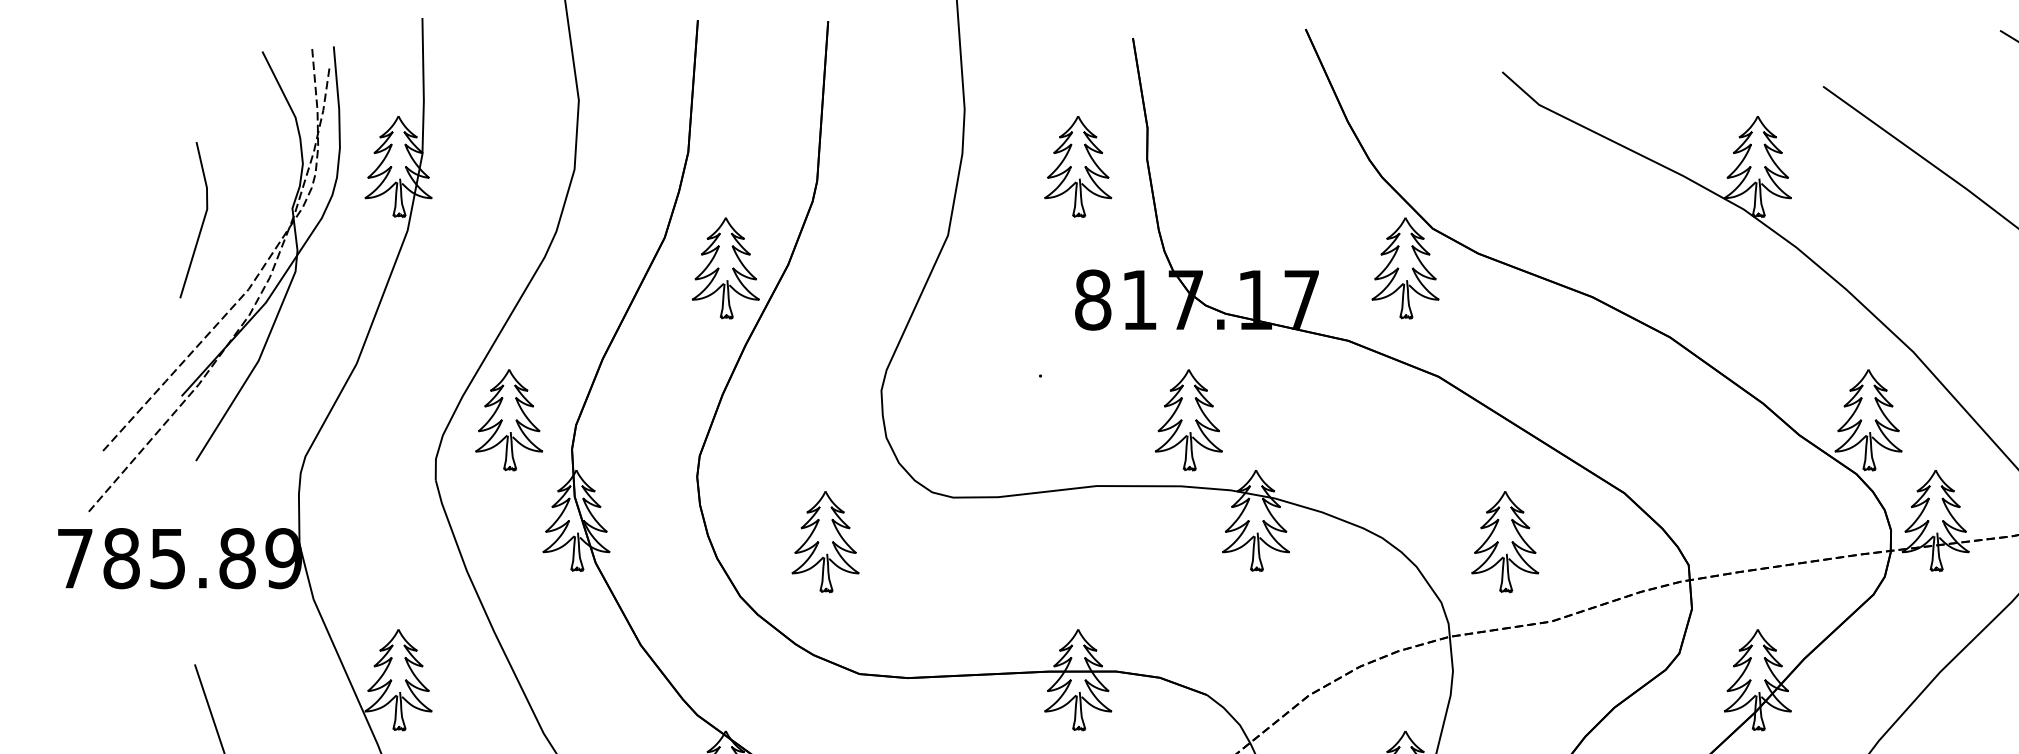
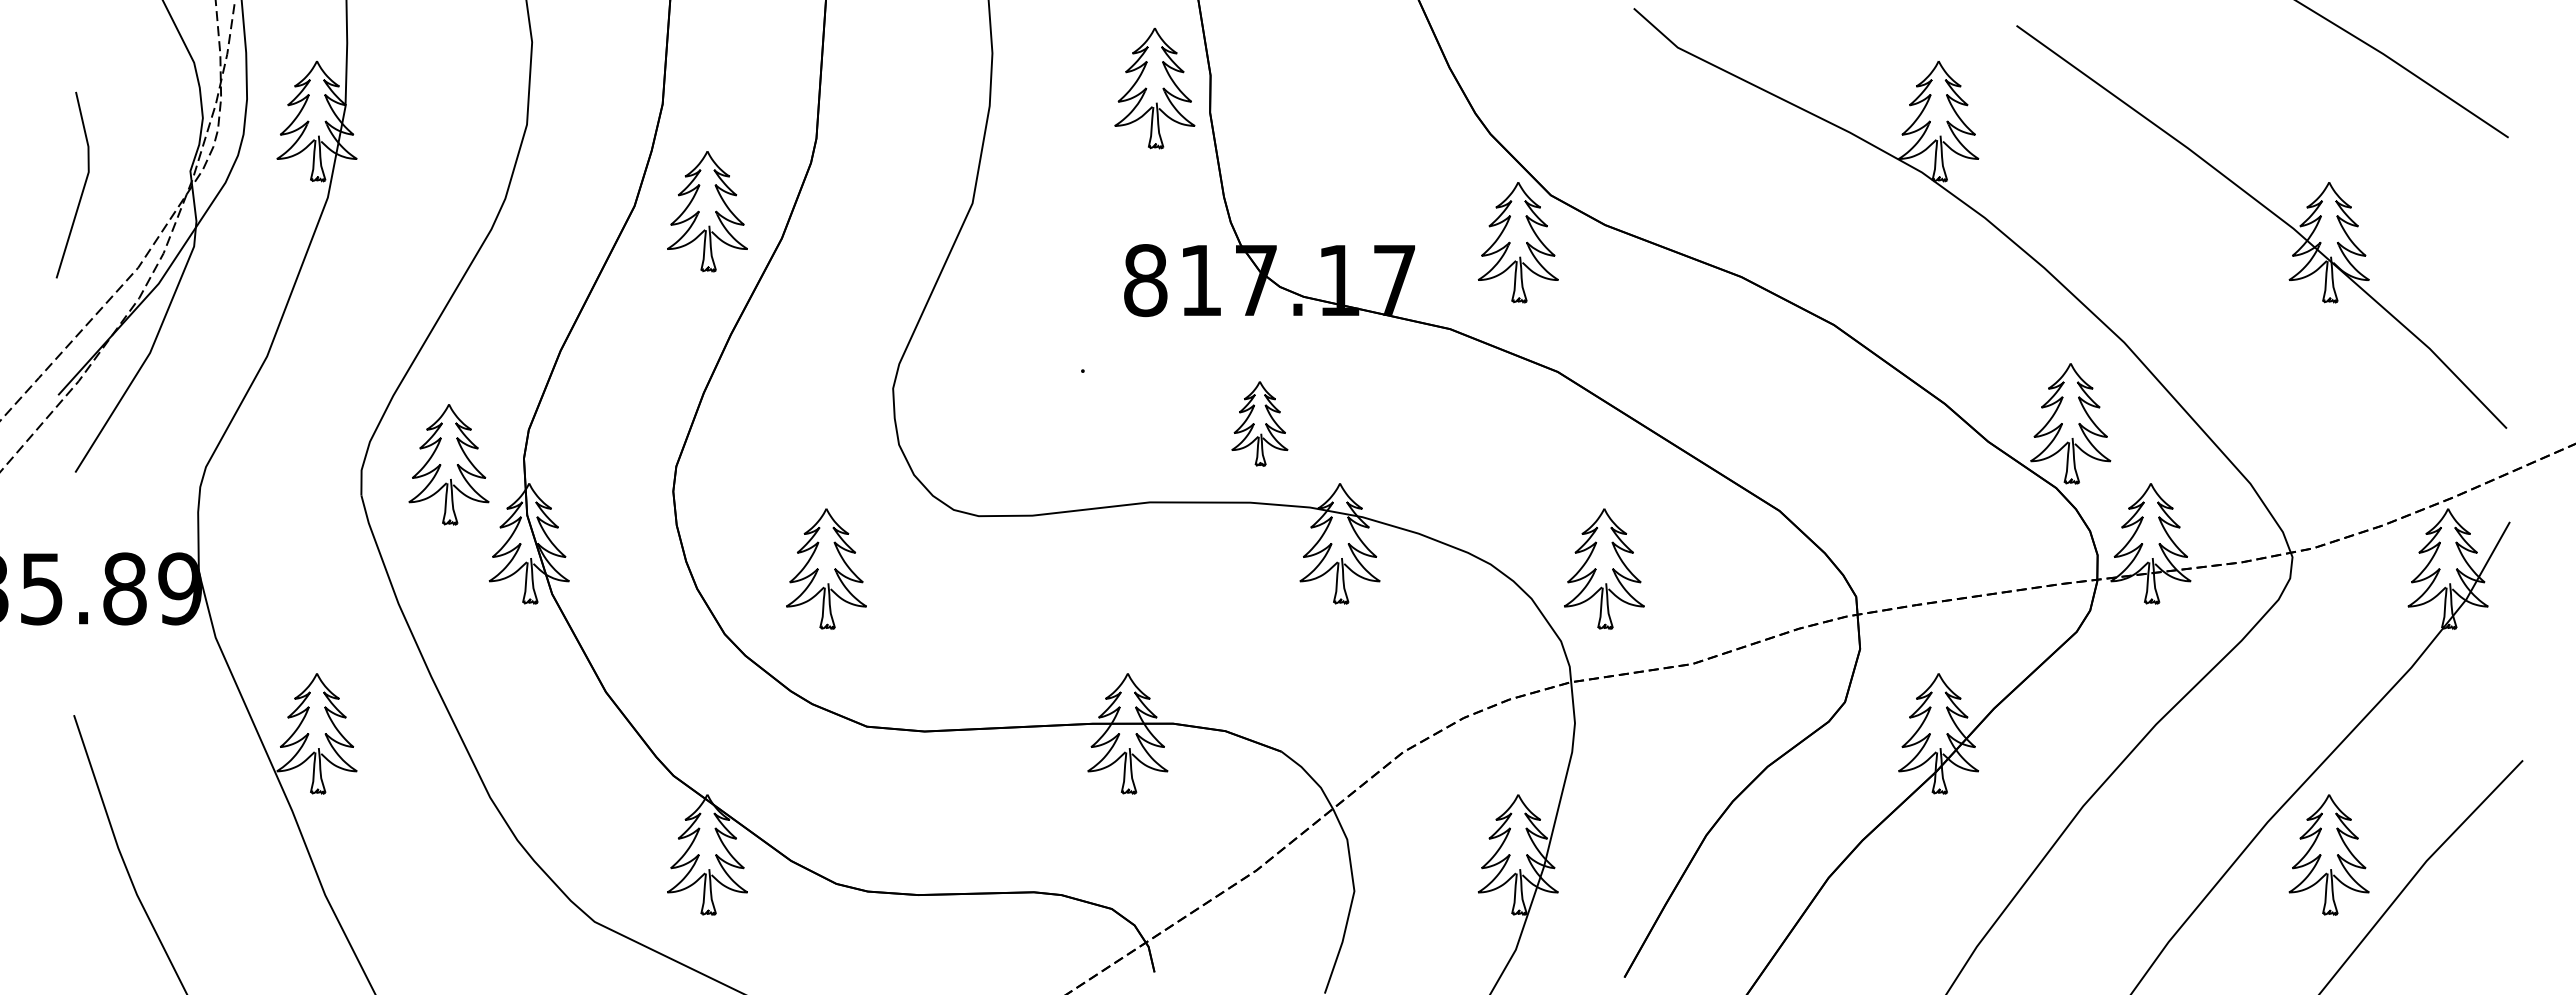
part: (1077, 166) -> (1154, 88), moved
part: (725, 268) -> (707, 211), moved
part: (508, 419) -> (448, 464), moved
part: (1188, 419) -> (1259, 423), size x0.7
part: (1505, 541) -> (1604, 568), moved

